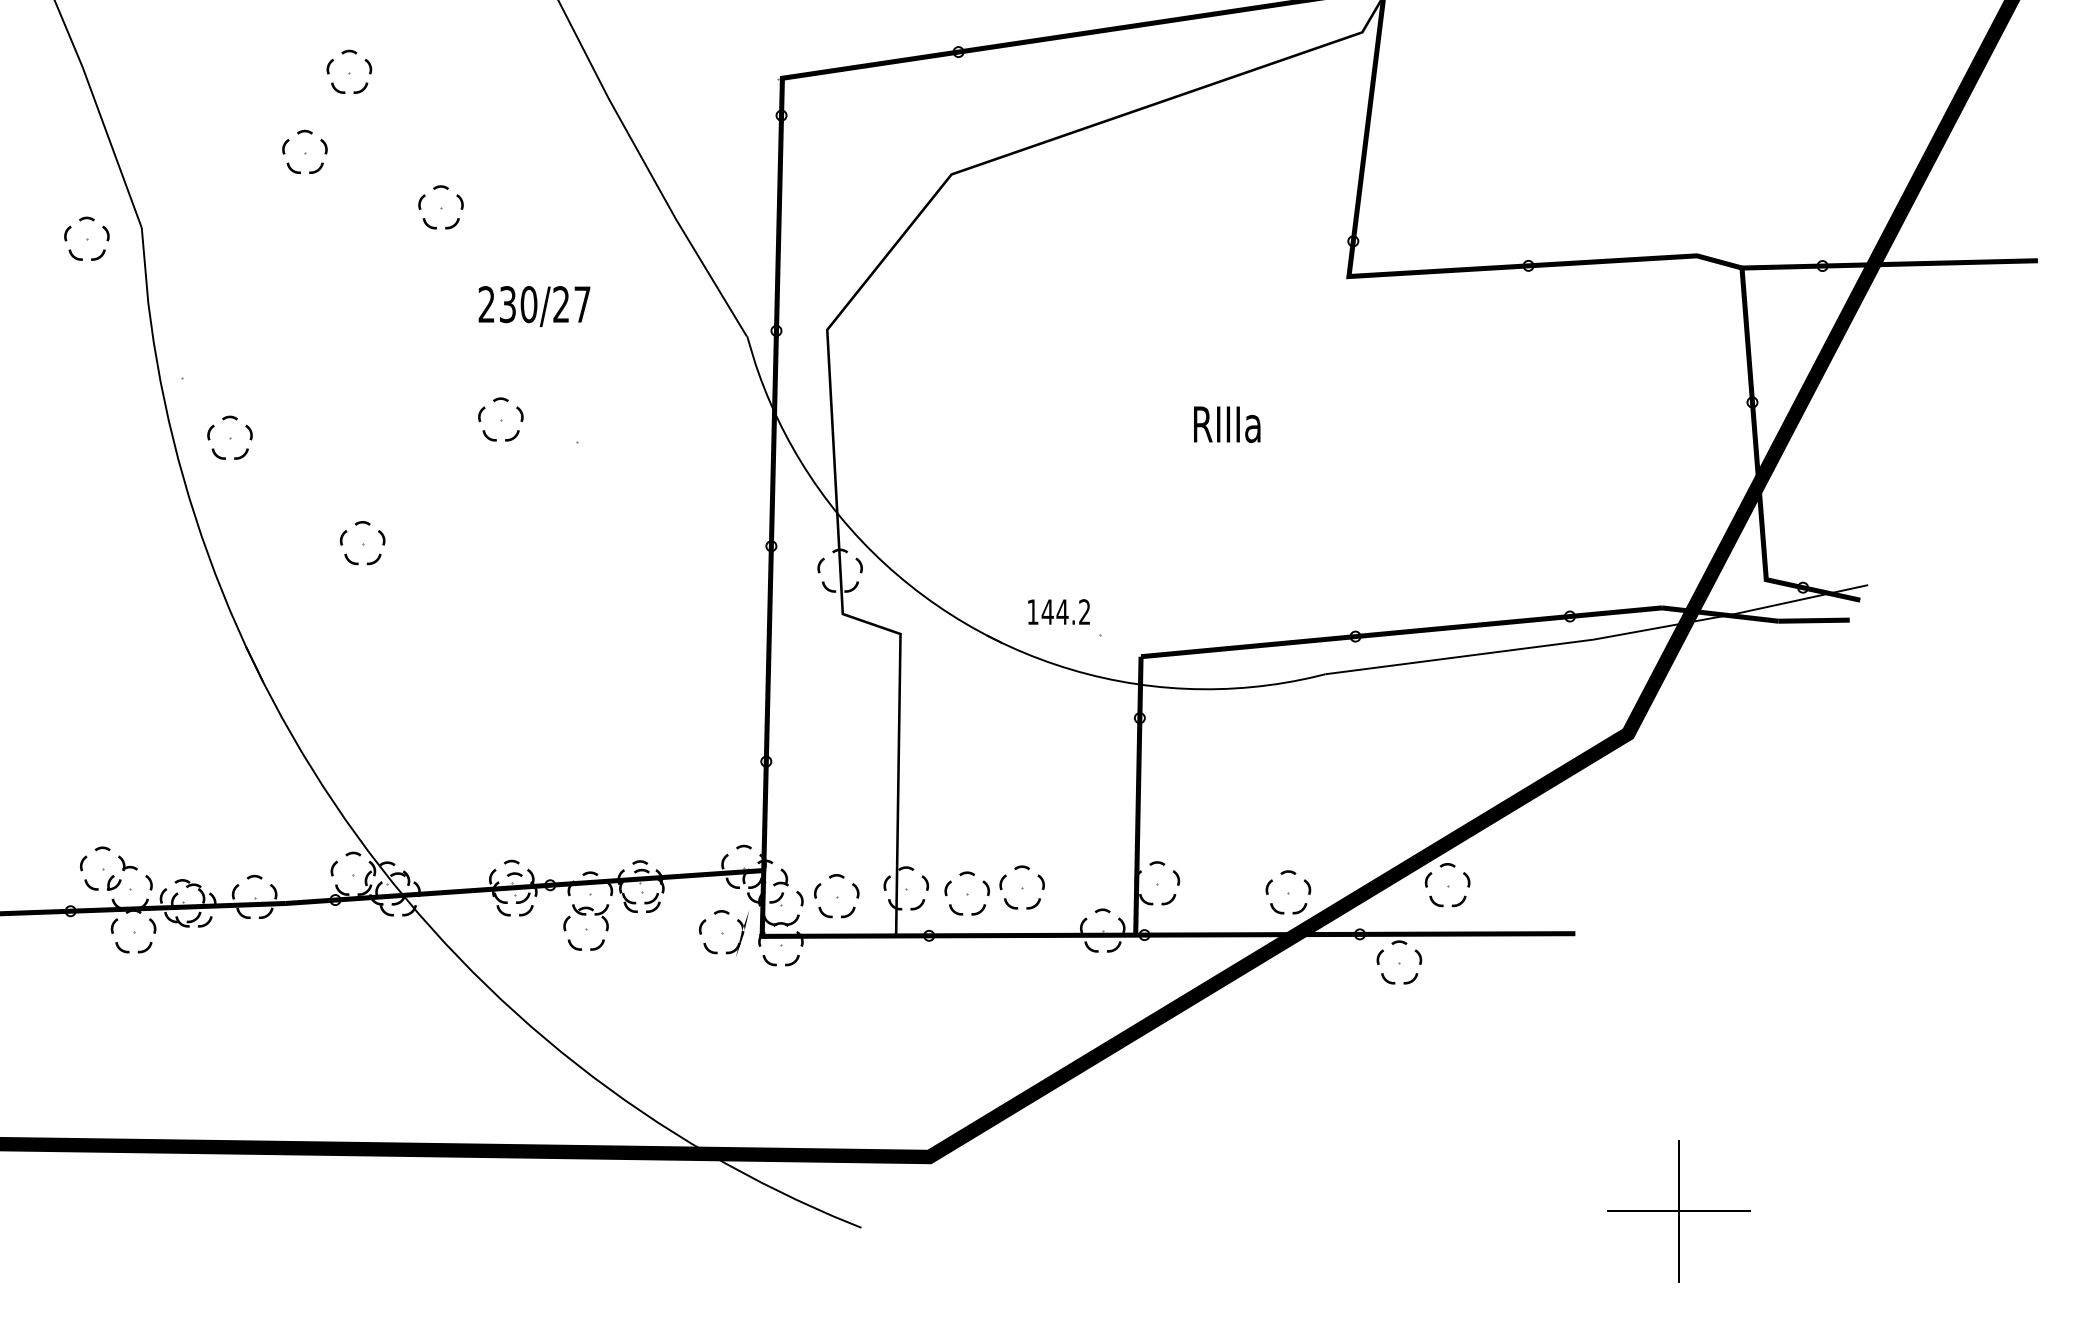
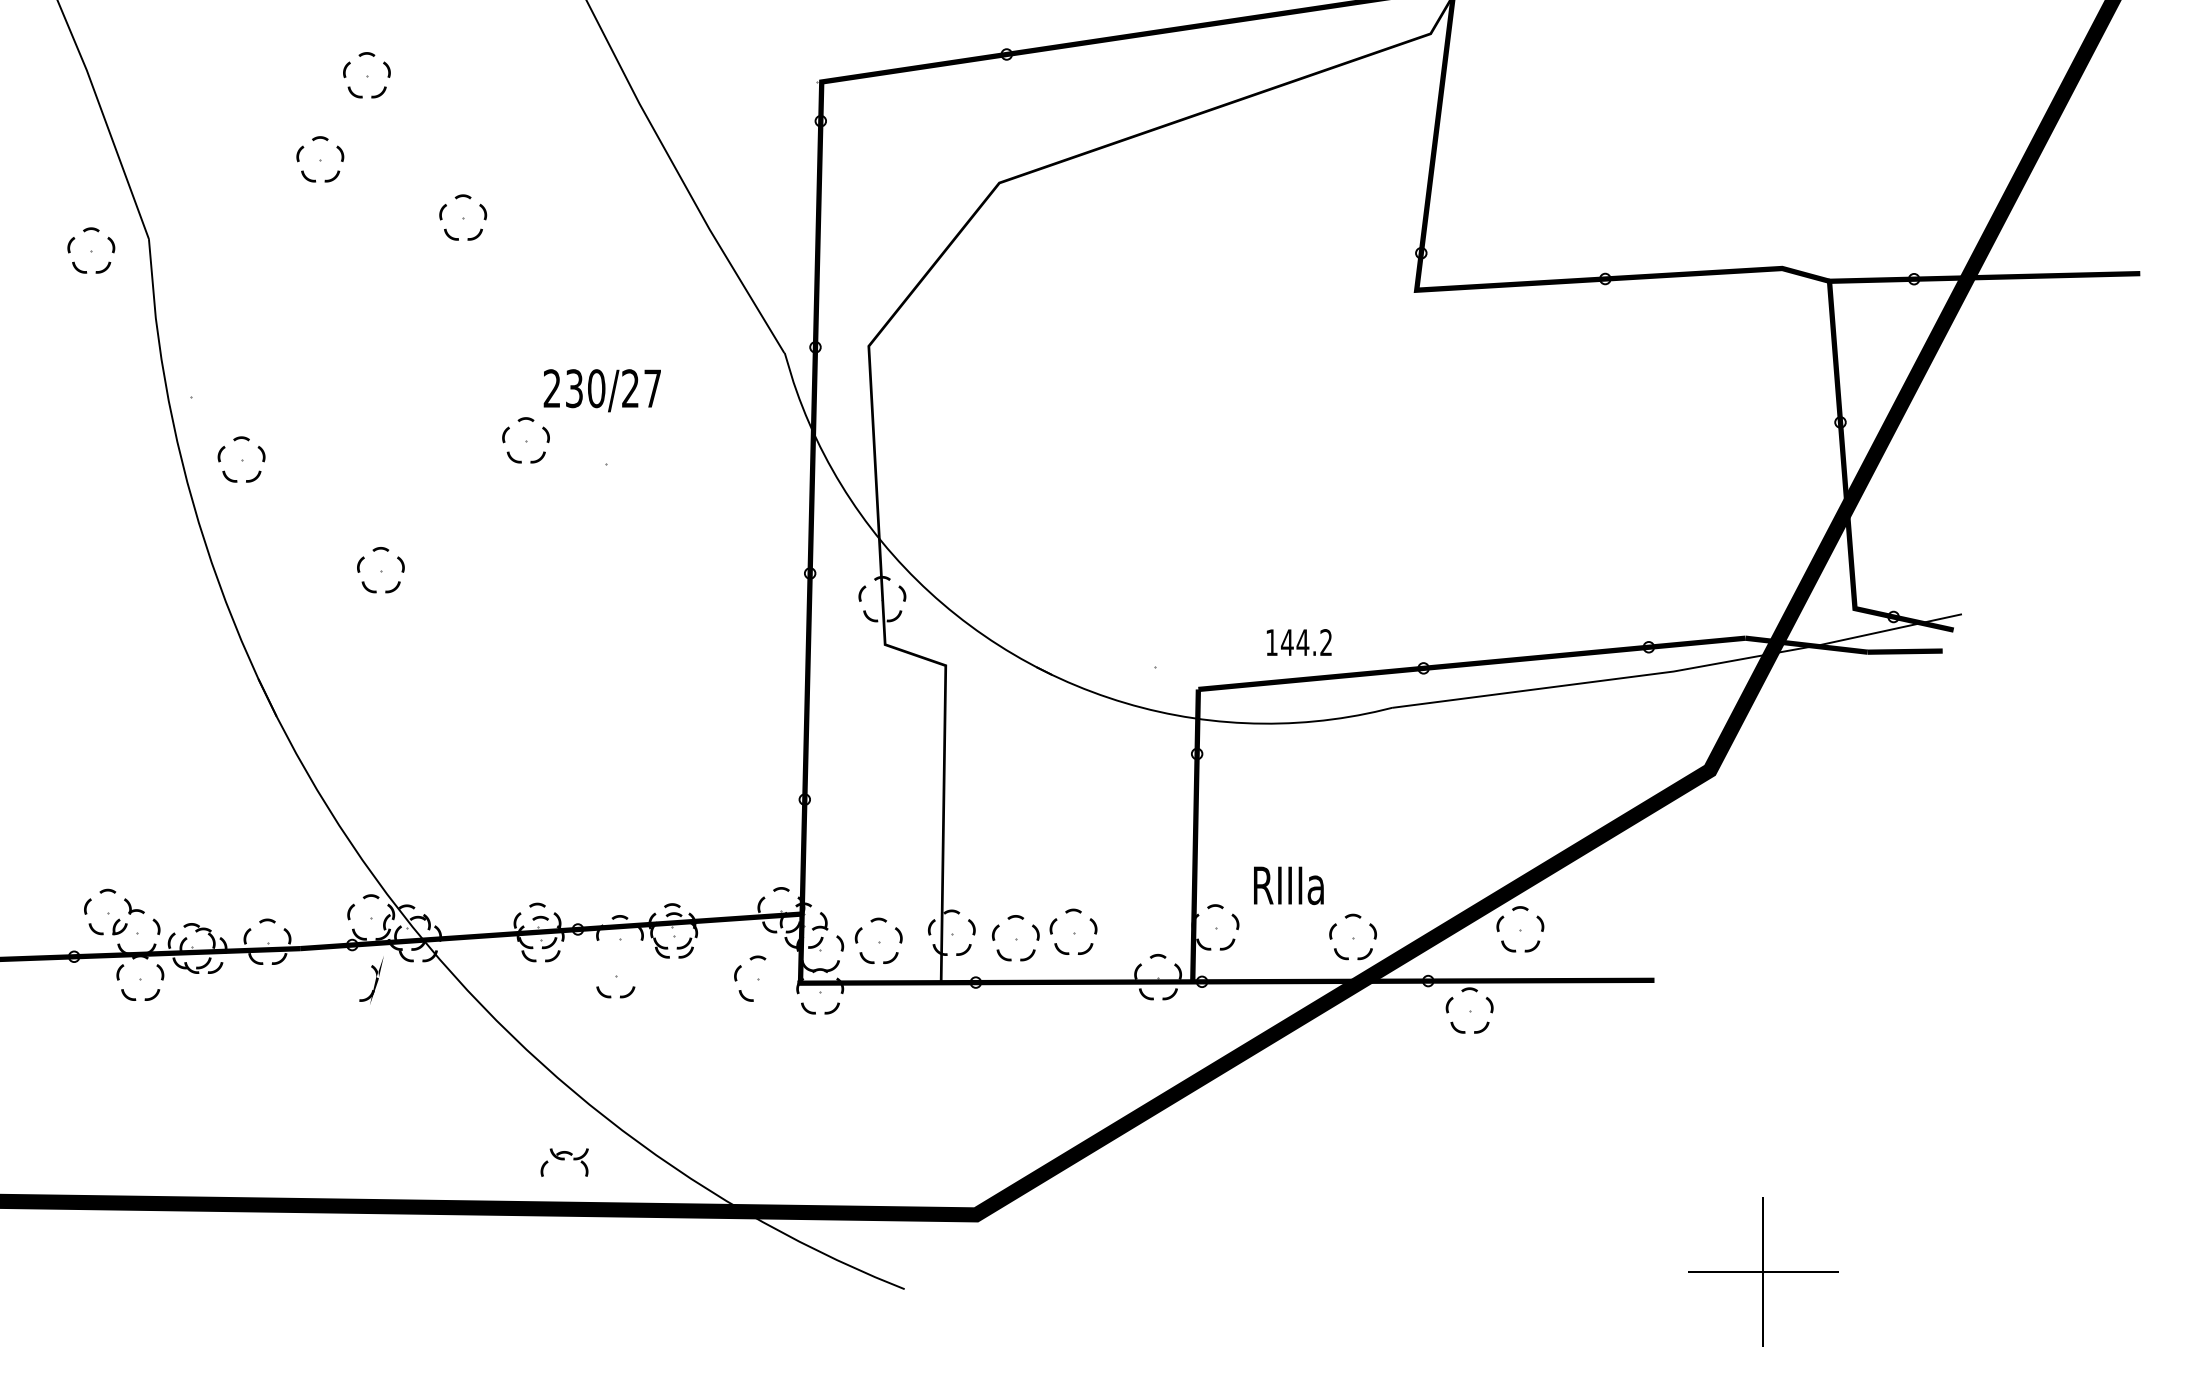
text: (533, 306) -> (601, 390), moved
text: (1226, 424) -> (1288, 885), moved
text: (1058, 611) -> (1298, 642), moved
part: (586, 917) -> (564, 1162), moved
part: (737, 933) -> (371, 980), moved

